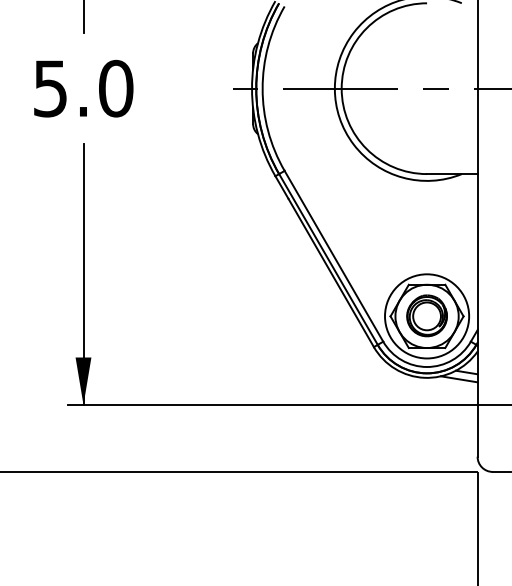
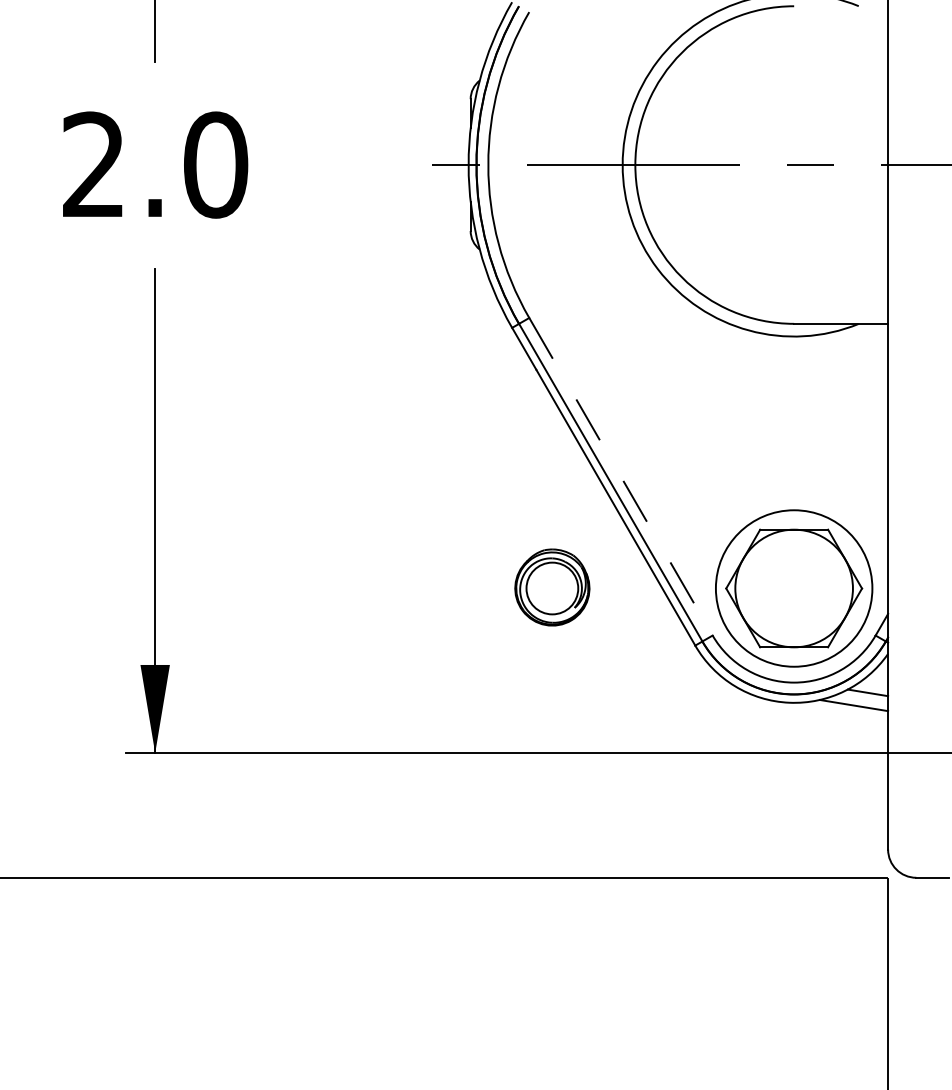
text: (50, 88) -> (93, 164), 5.0 -> 2.0
line: (333, 256) -> (620, 477), solid -> dashed
part: (426, 315) -> (551, 586), moved

